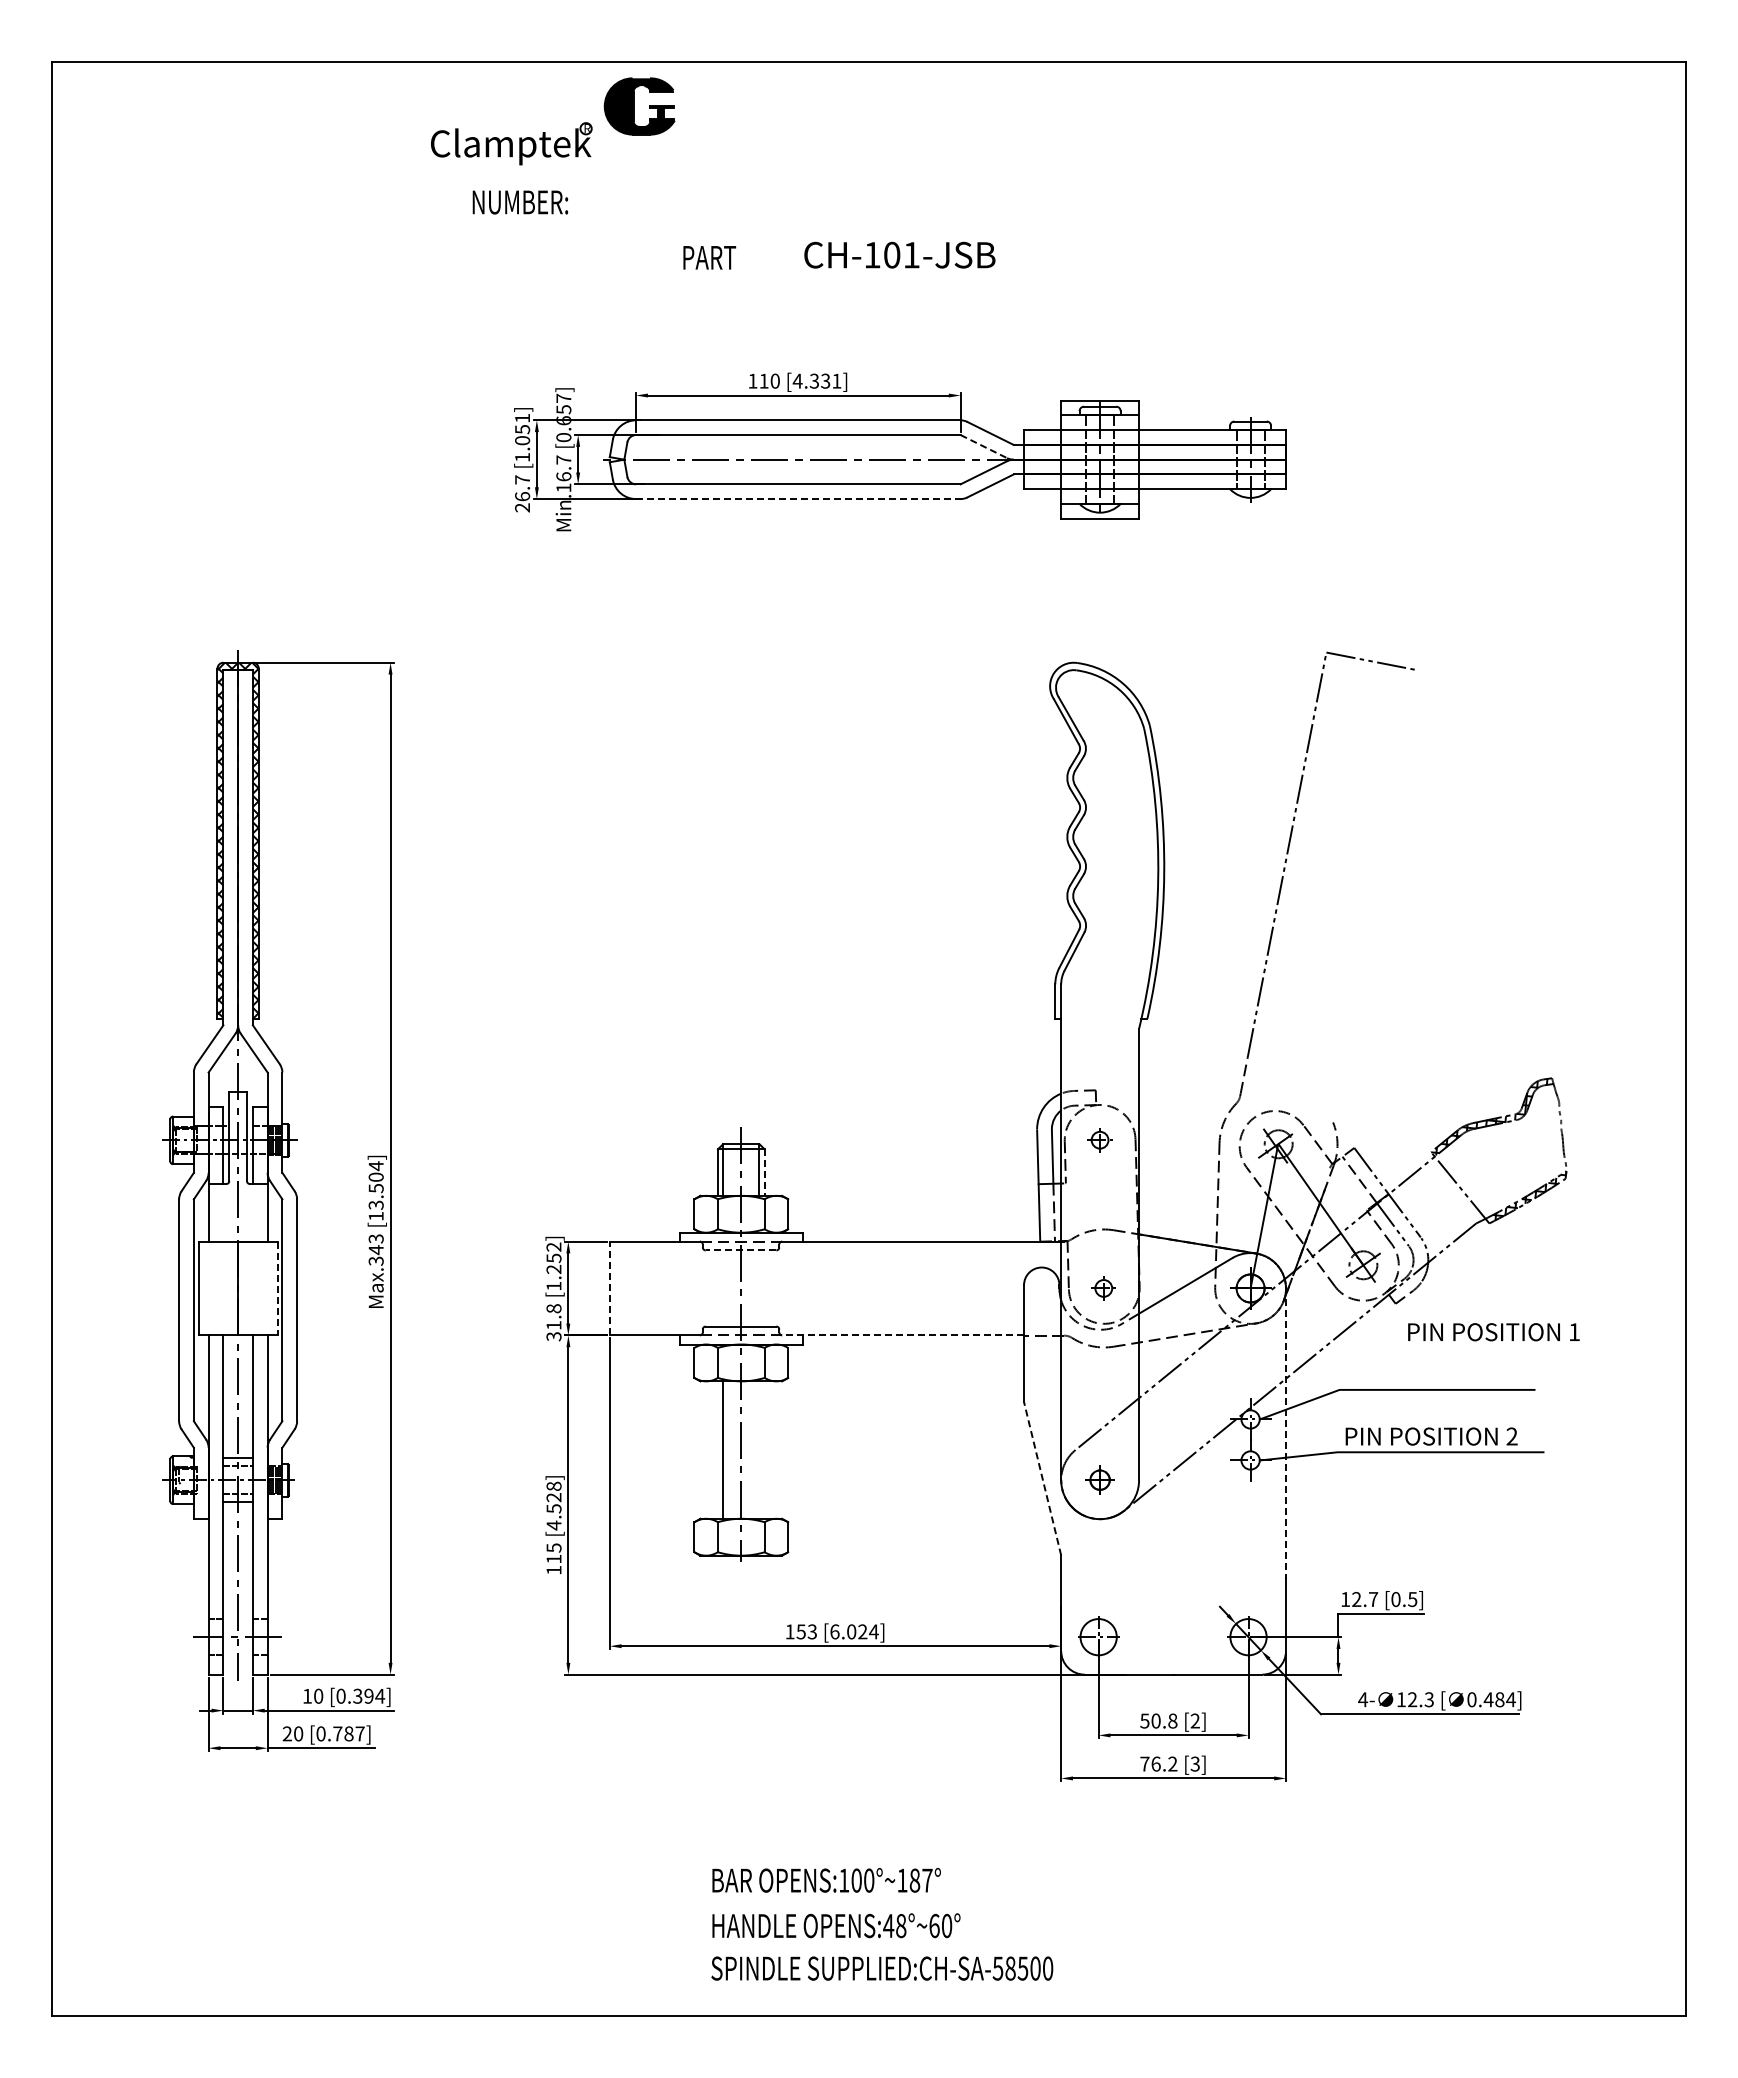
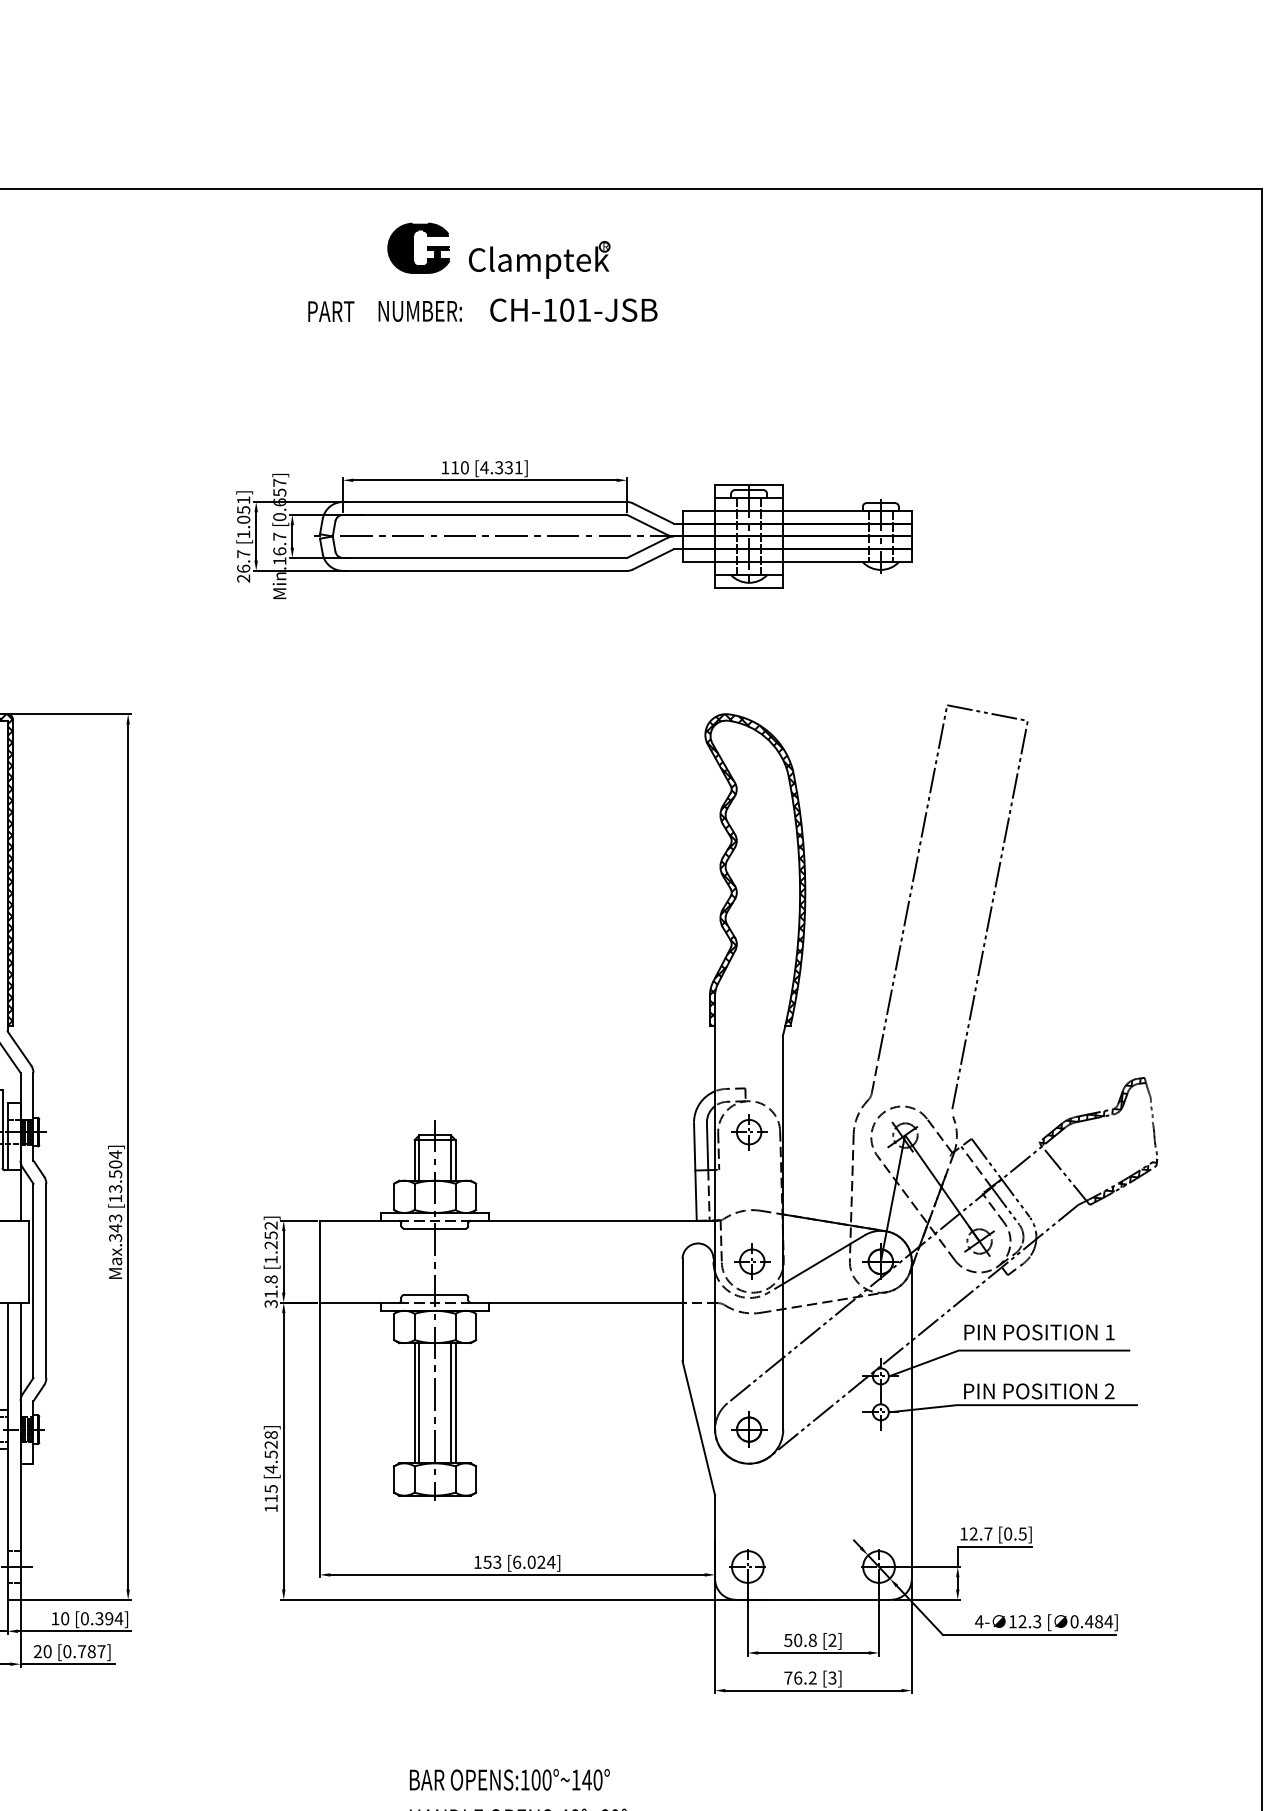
part: (639, 106) -> (418, 248), moved
part: (511, 143) -> (539, 259), moved
text: (520, 202) -> (420, 311), moved
text: (899, 254) -> (573, 309), moved
text: (709, 257) -> (331, 311), moved
line: (983, 446) -> (647, 524), dashed -> solid
line: (798, 499) -> (485, 571), dashed -> solid
hatch: (1107, 840) -> (755, 869), added
line: (1375, 892) -> (990, 915), added
part: (1099, 1139) -> (748, 1131), size x1.67
line: (764, 1173) -> (455, 1161), dashed -> solid
line: (740, 1250) -> (434, 1228), dashed -> solid
line: (277, 1288) -> (29, 1261), dashed -> solid
line: (609, 1288) -> (319, 1261), dashed -> solid
part: (1103, 1288) -> (752, 1261), size x1.67
text: (1493, 1332) -> (1039, 1332), moved
line: (903, 1335) -> (577, 1302), dashed -> solid
line: (1286, 1434) -> (912, 1389), dashed -> solid
line: (718, 1449) -> (415, 1402), added
line: (759, 1449) -> (451, 1402), added
line: (764, 1449) -> (455, 1402), added
line: (1042, 1478) -> (698, 1428), dashed -> solid
part: (1099, 1479) -> (748, 1428), size x1.43
text: (920, 1880) -> (591, 1779), OPENS:100°~187° -> OPENS:100°~140°

